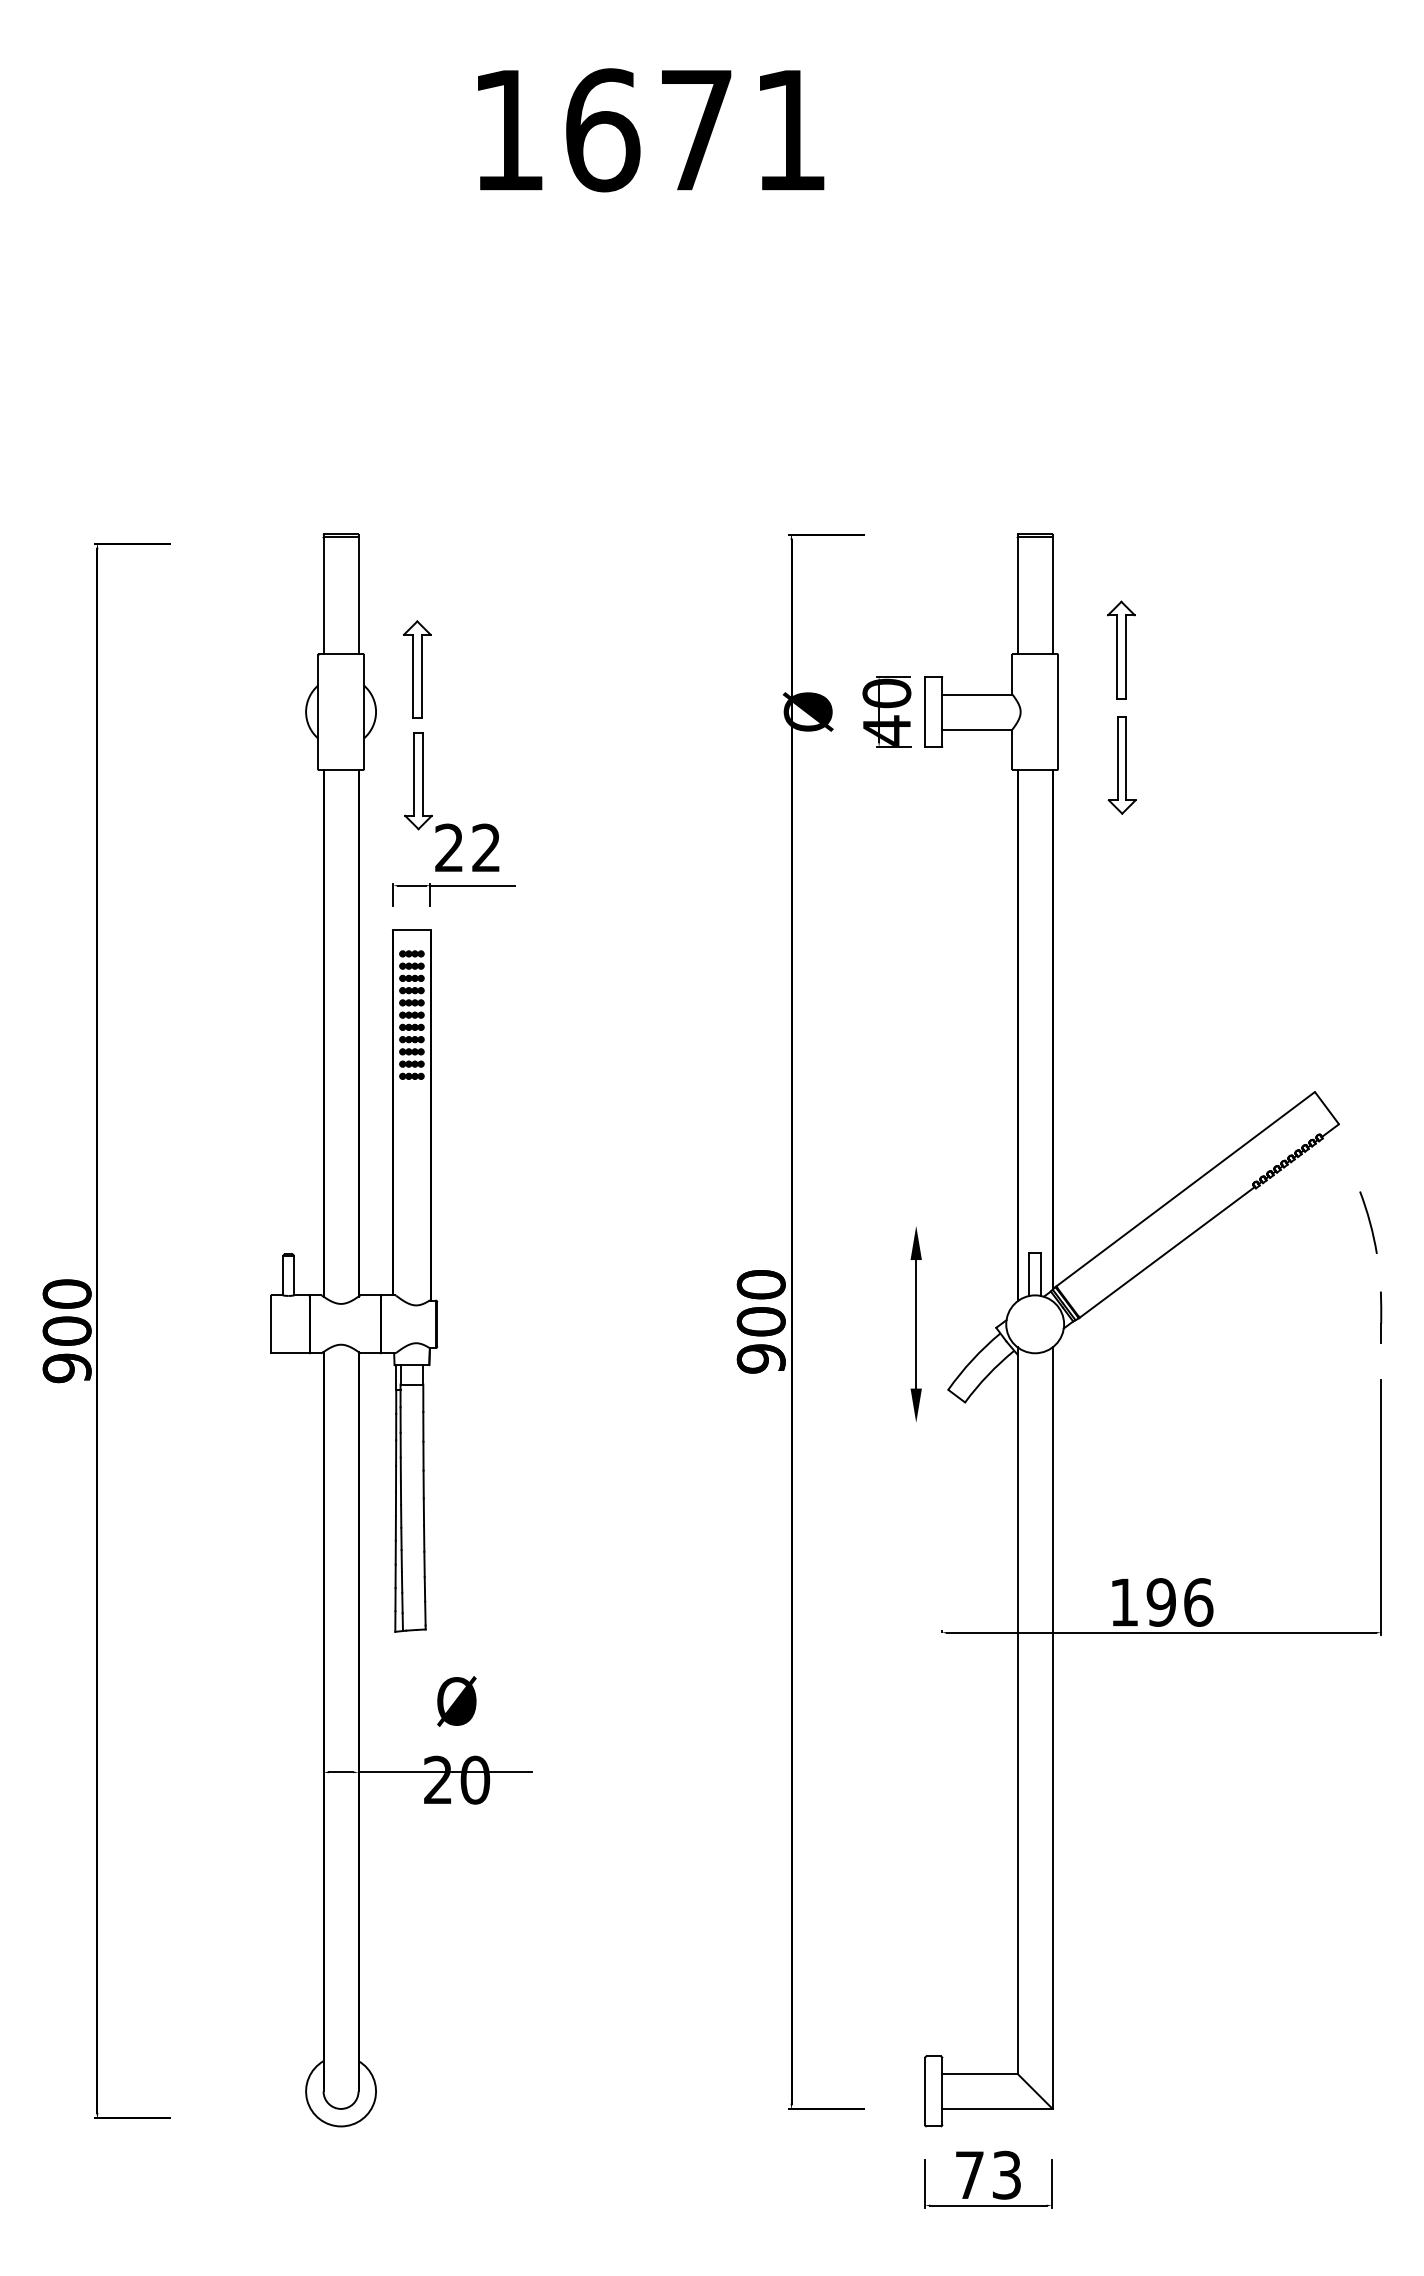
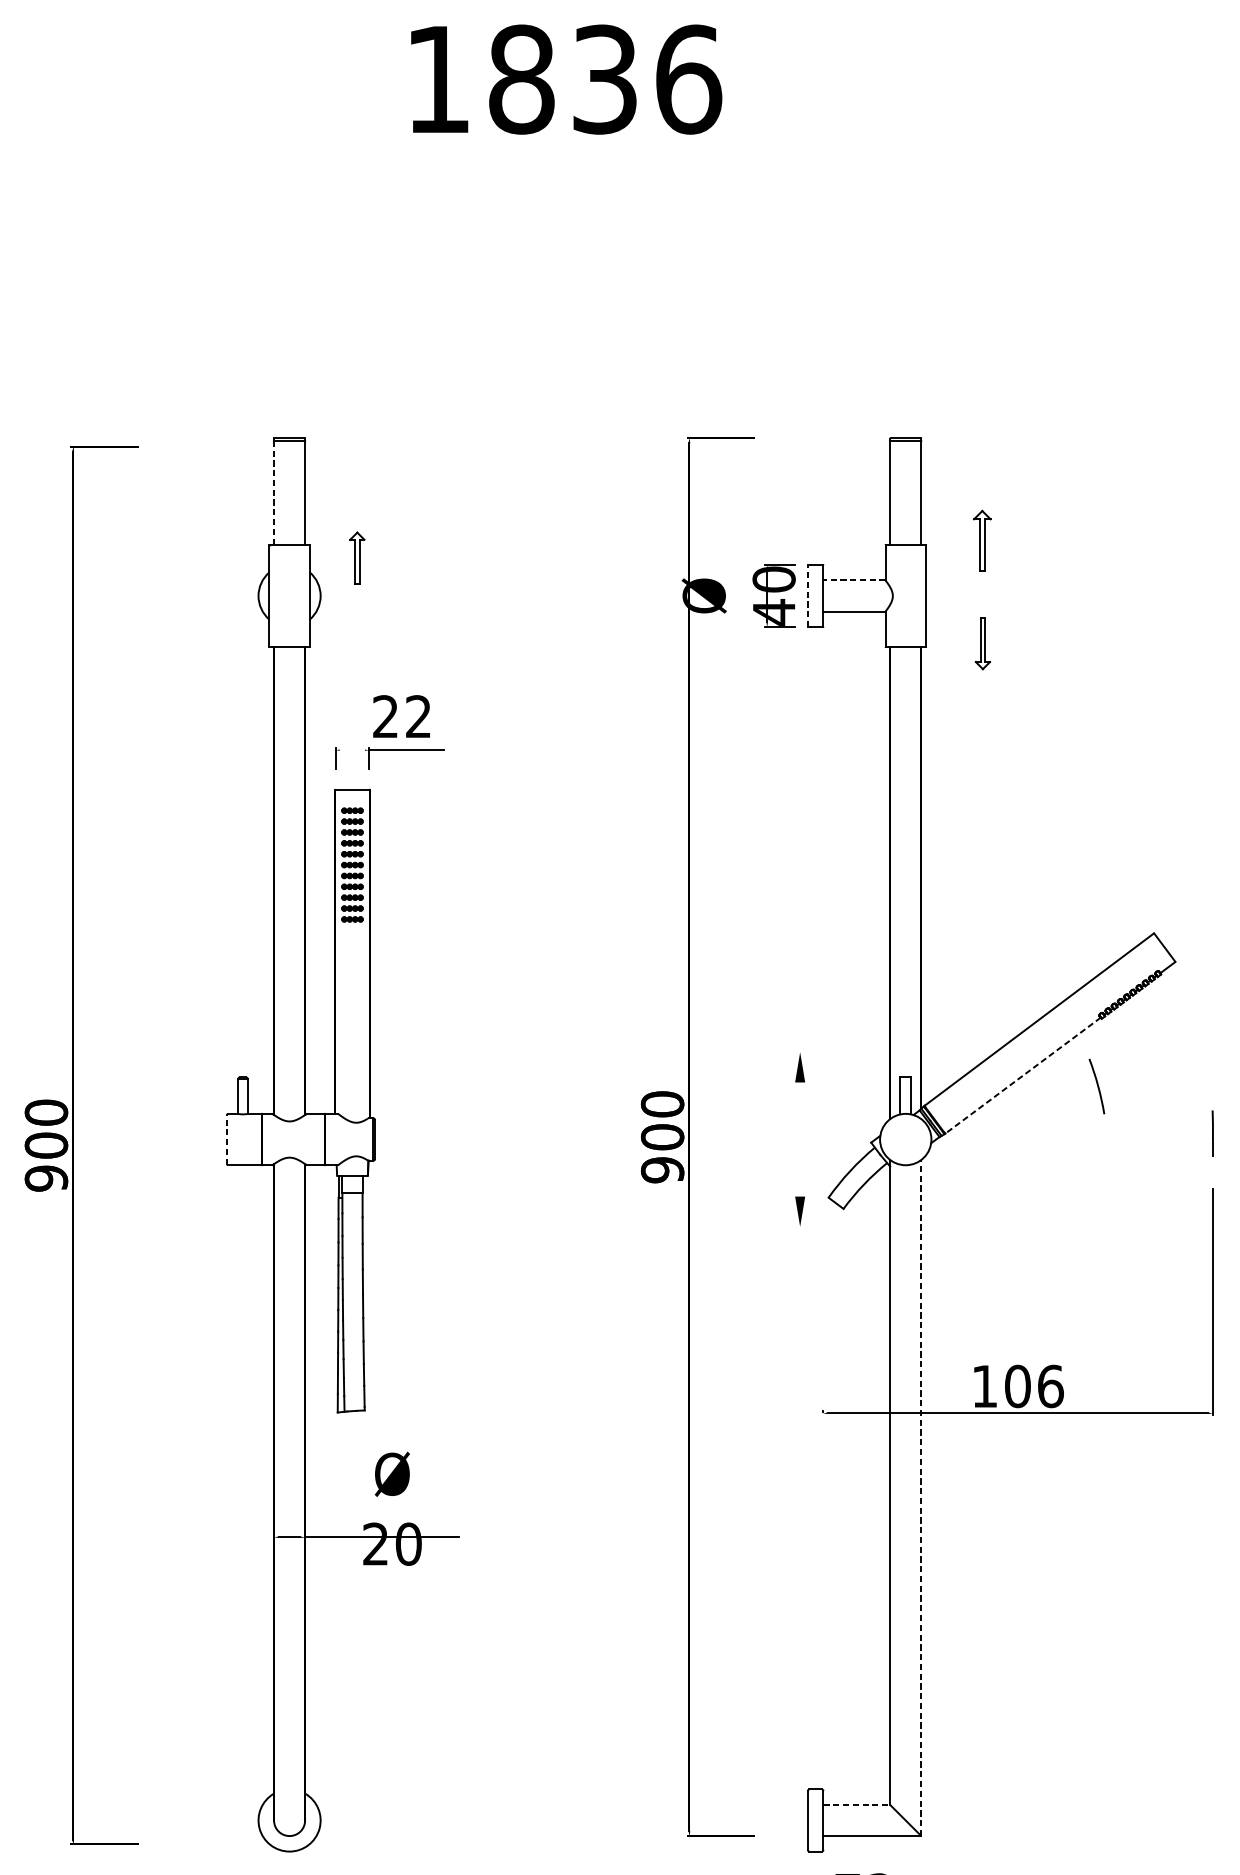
text: (696, 130) -> (605, 79), 1671 -> 1836
line: (323, 595) -> (273, 492), solid -> dashed
part: (1121, 649) -> (982, 540), size x0.7
part: (417, 669) -> (357, 558), size x0.6
line: (977, 694) -> (854, 580), solid -> dashed
line: (924, 712) -> (807, 596), solid -> dashed
part: (1121, 765) -> (982, 643), size x0.6
part: (418, 781) -> (358, 657), removed
line: (411, 885) -> (352, 750), removed
arc: (1368, 1221) -> (1096, 1085), moved
line: (1167, 1252) -> (1023, 1075), solid -> dashed
line: (271, 1323) -> (227, 1138), solid -> dashed
line: (916, 1324) -> (800, 1139), removed
text: (1161, 1602) -> (1017, 1386), 196 -> 106
line: (1052, 1728) -> (921, 1498), solid -> dashed
line: (980, 2073) -> (857, 1804), solid -> dashed

